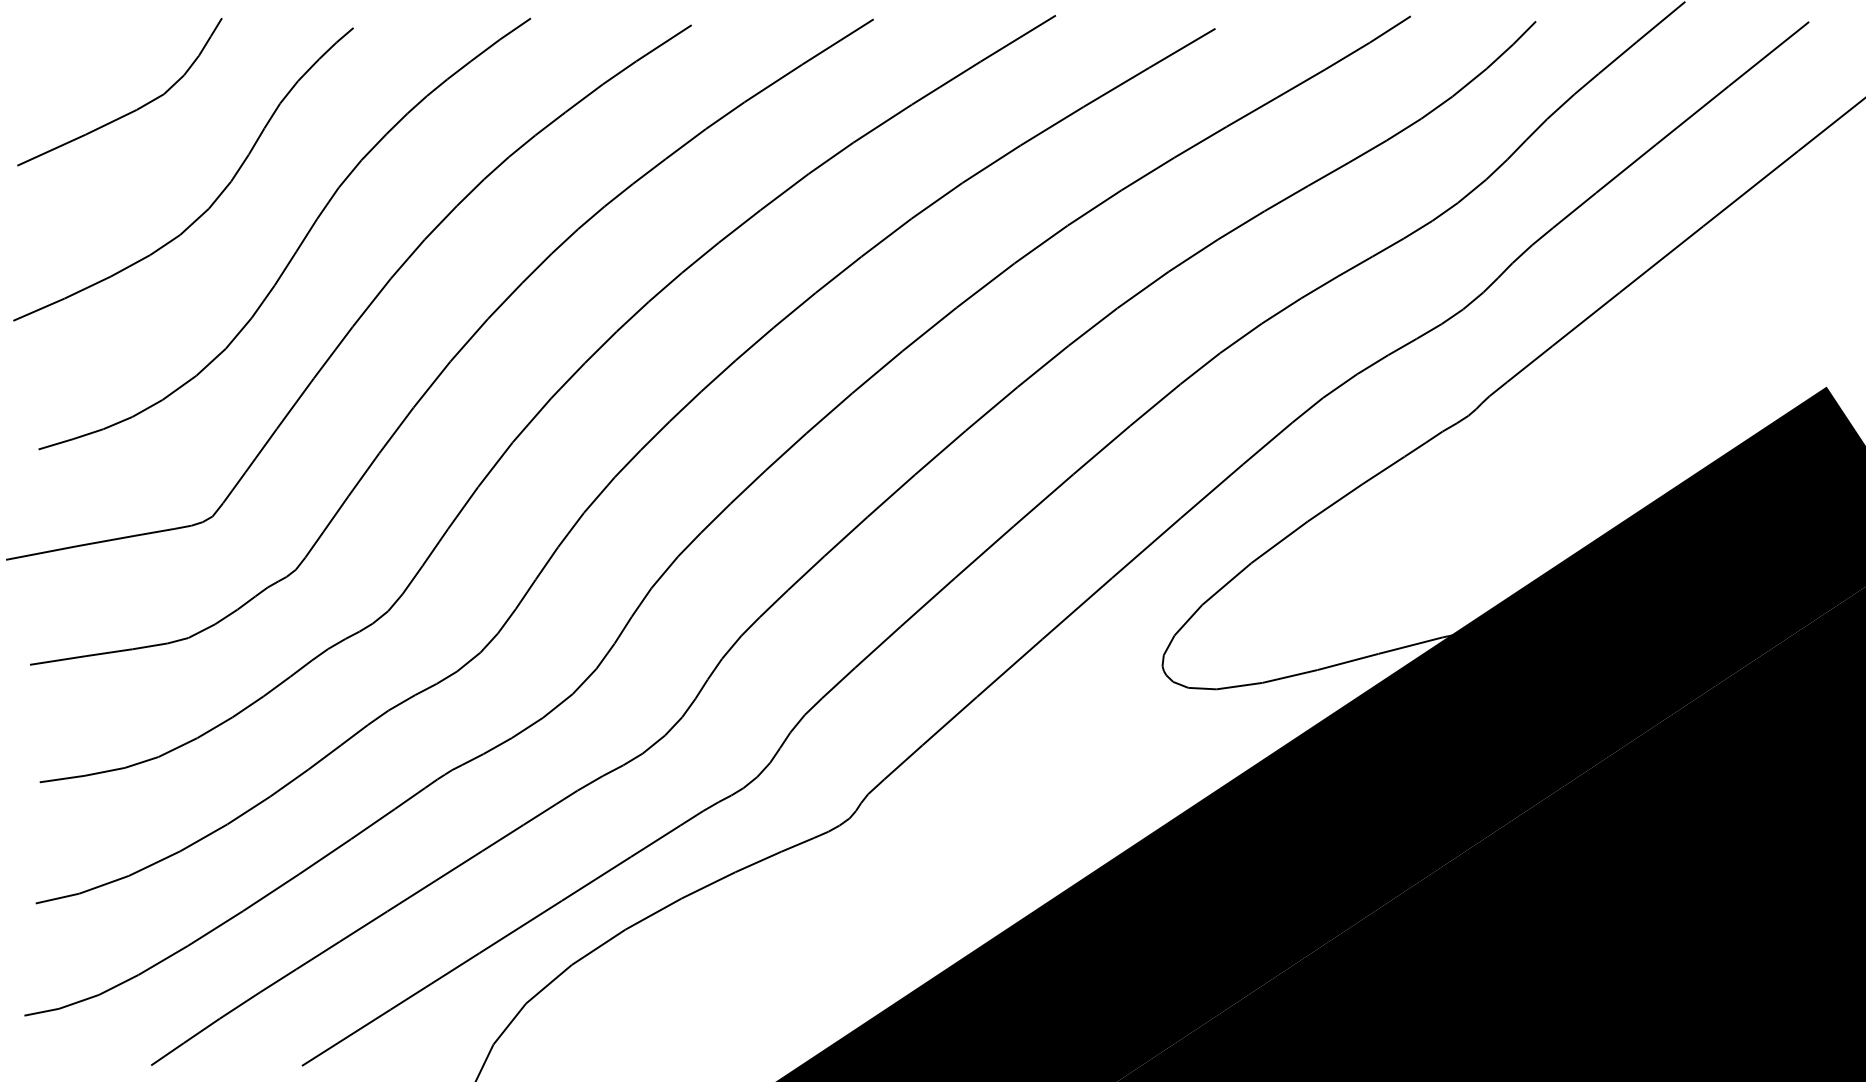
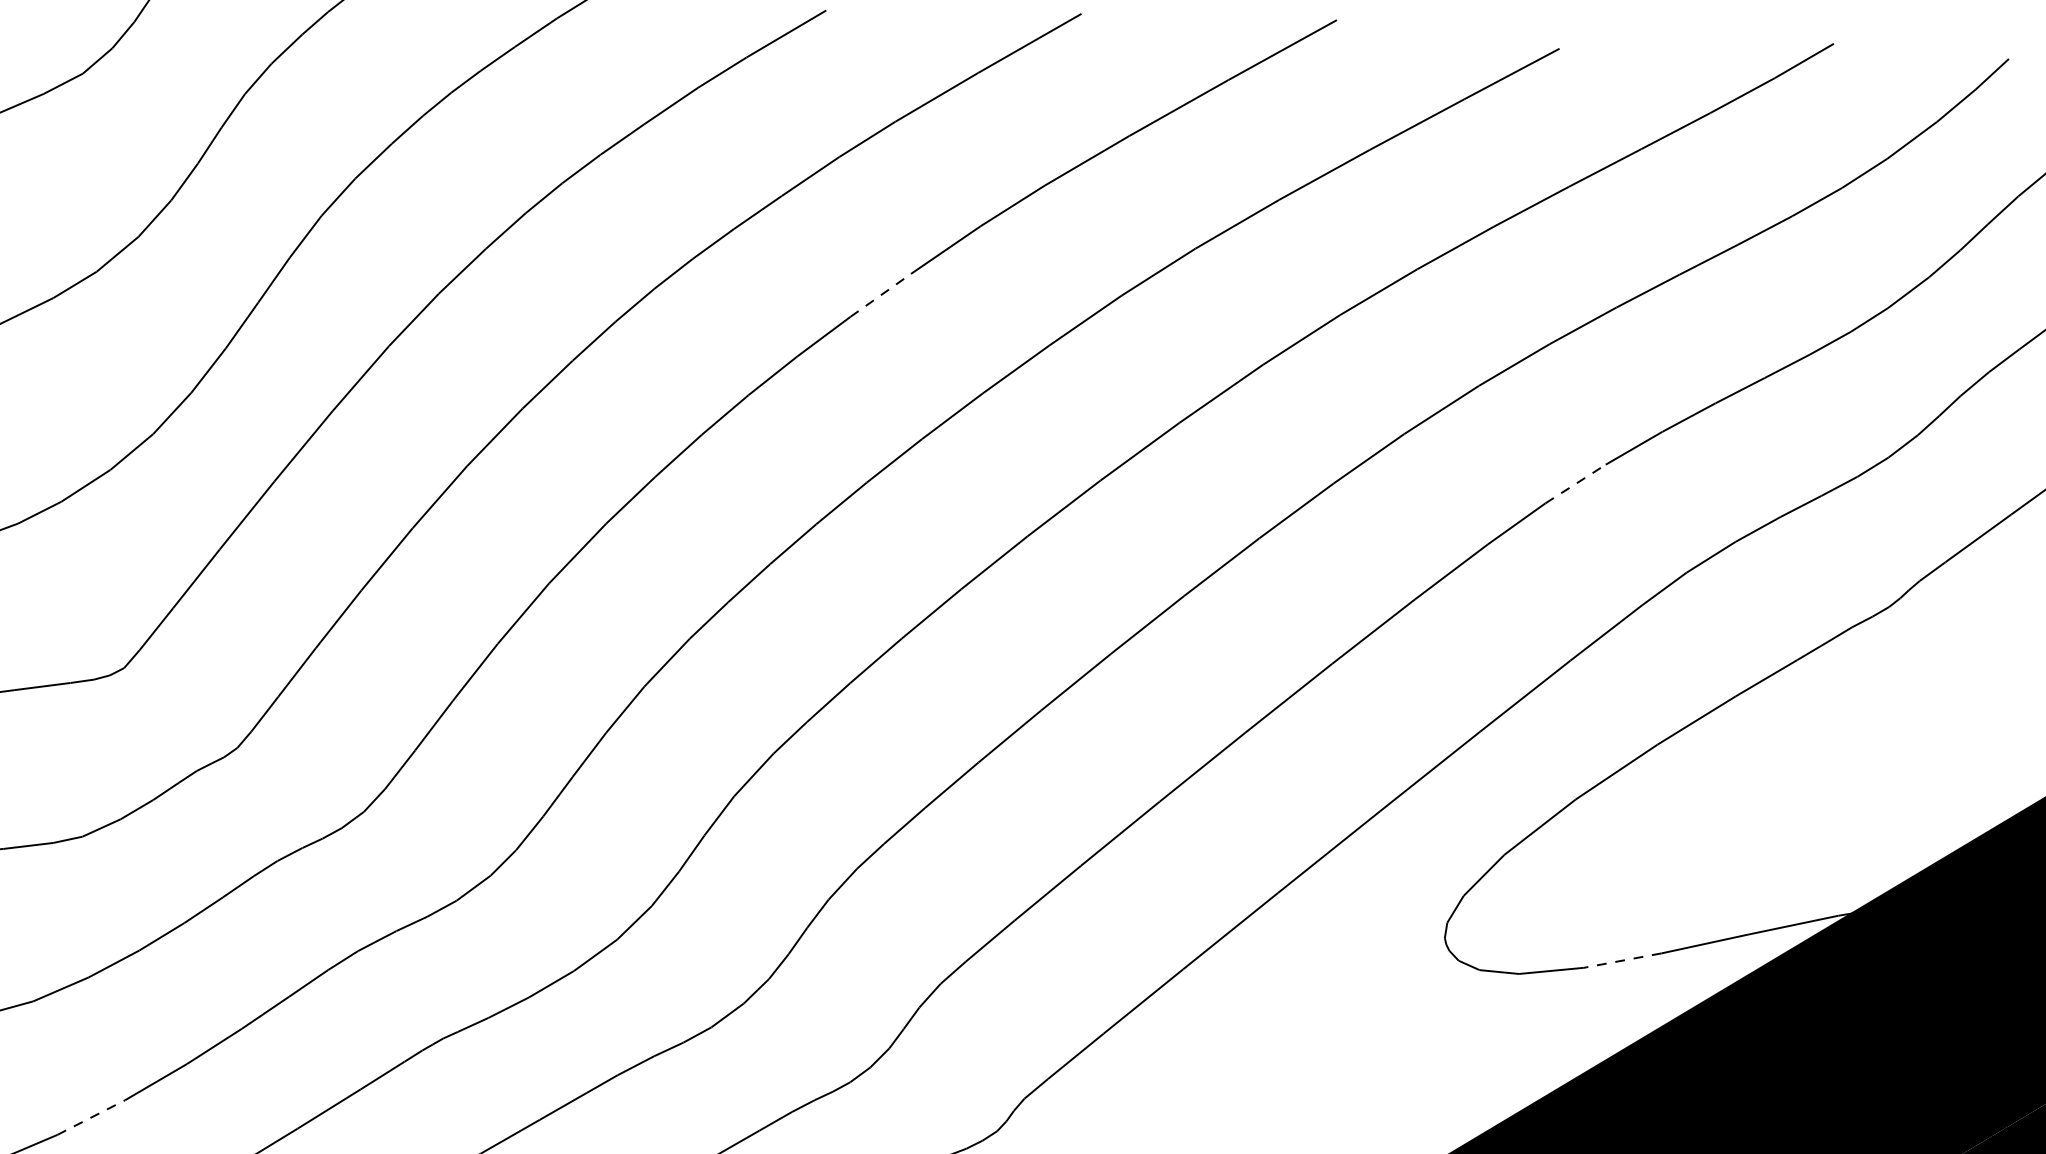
line: (740, 226) -> (881, 295), solid -> dashed
line: (1241, 338) -> (1576, 484), solid -> dashed
line: (1289, 676) -> (1621, 960), solid -> dashed
line: (204, 837) -> (92, 1117), solid -> dashed

